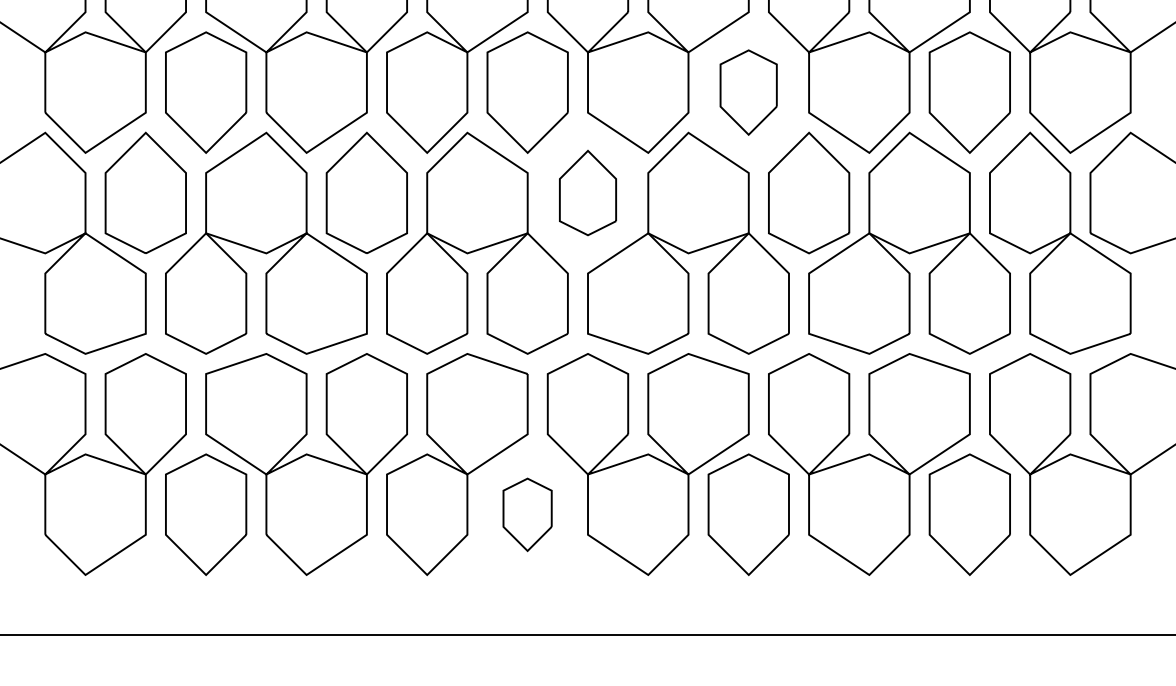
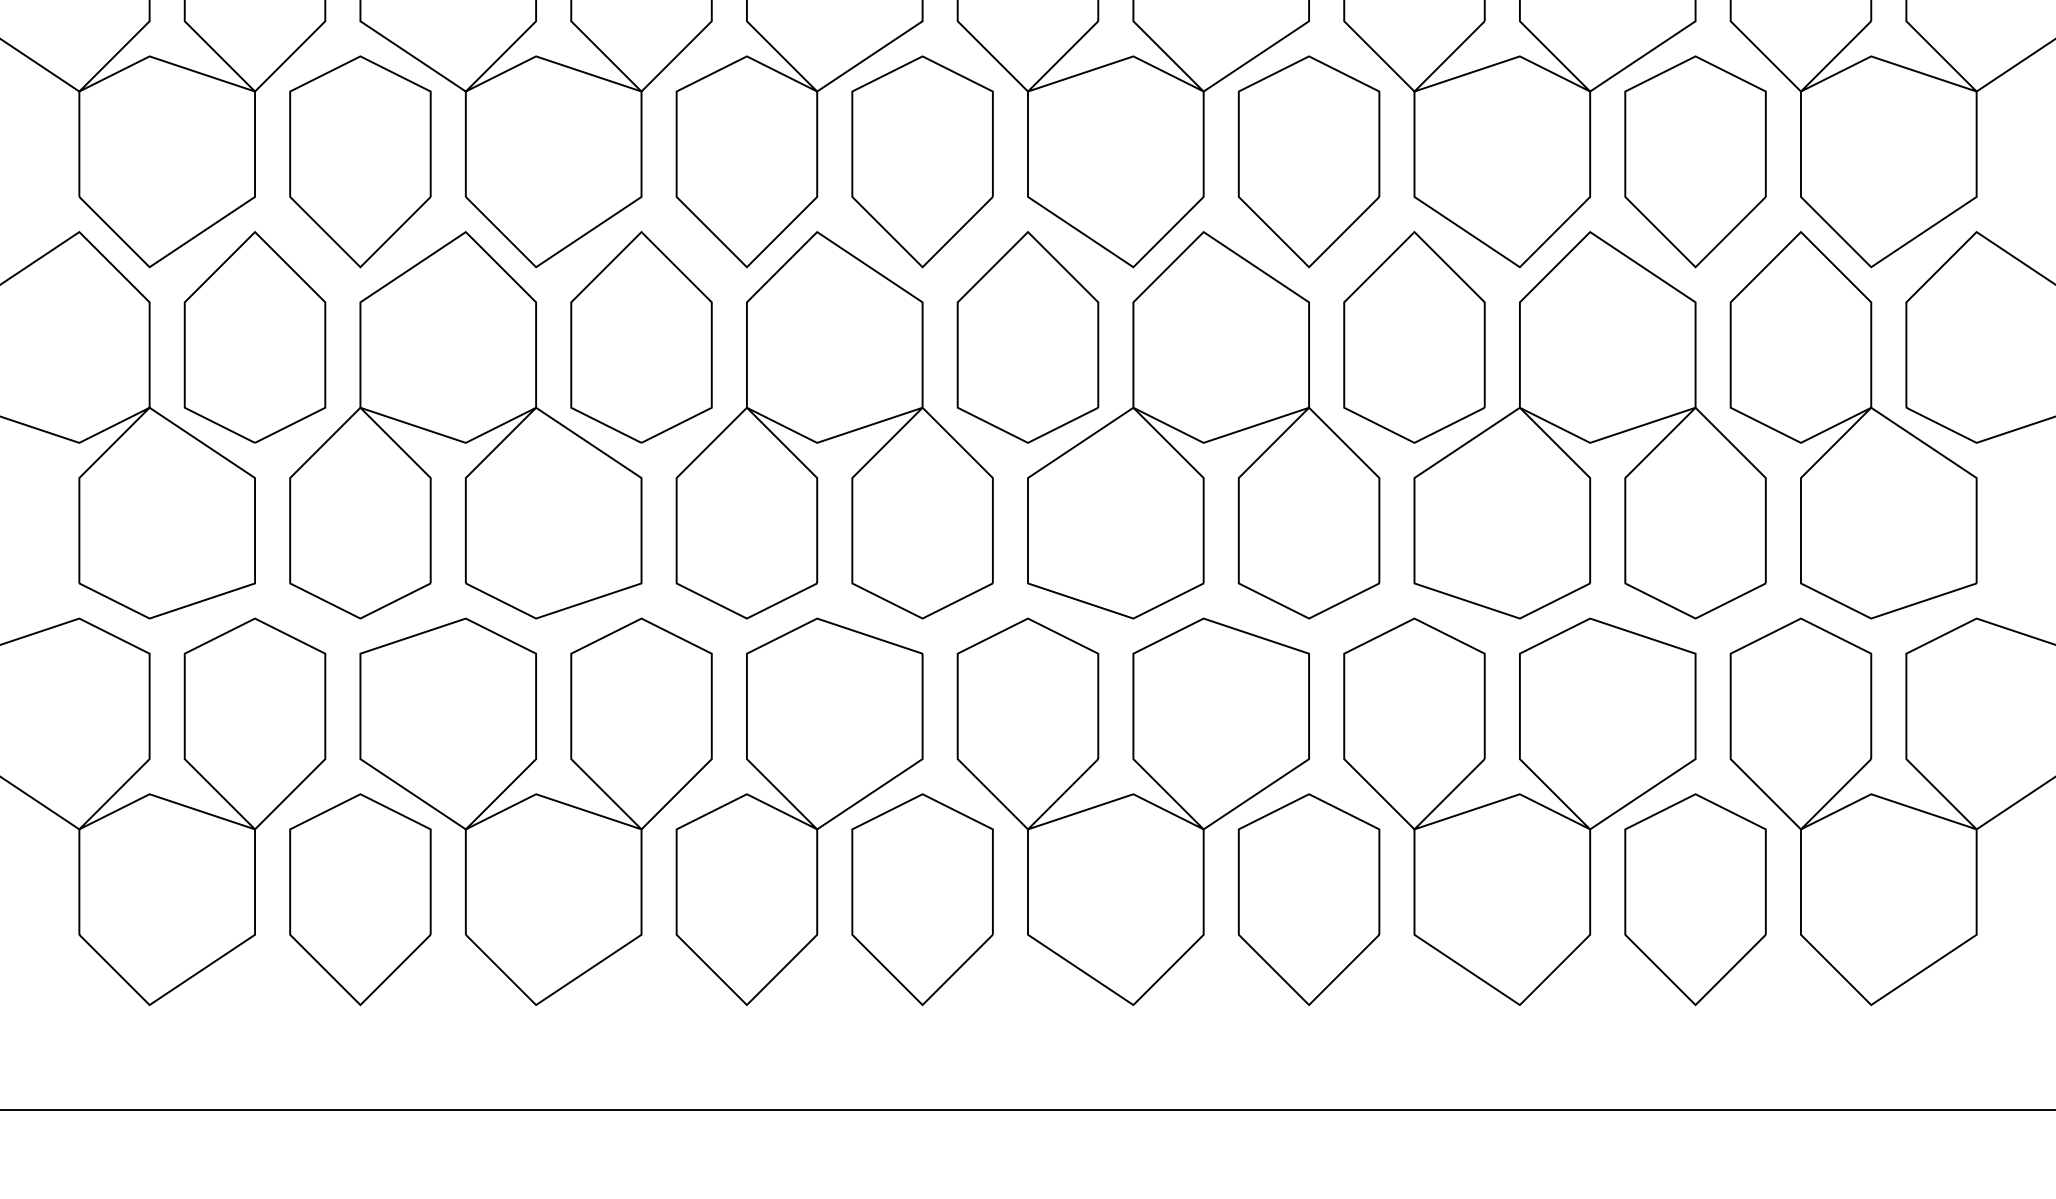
part: (748, 92) -> (1308, 161), size x1.43
part: (587, 192) -> (1027, 336), size x1.43
part: (527, 514) -> (922, 899), size x1.67

